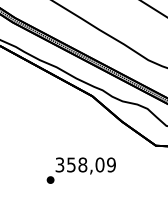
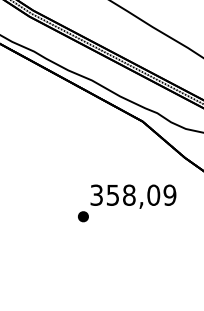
text: (80, 170) -> (125, 203), moved

